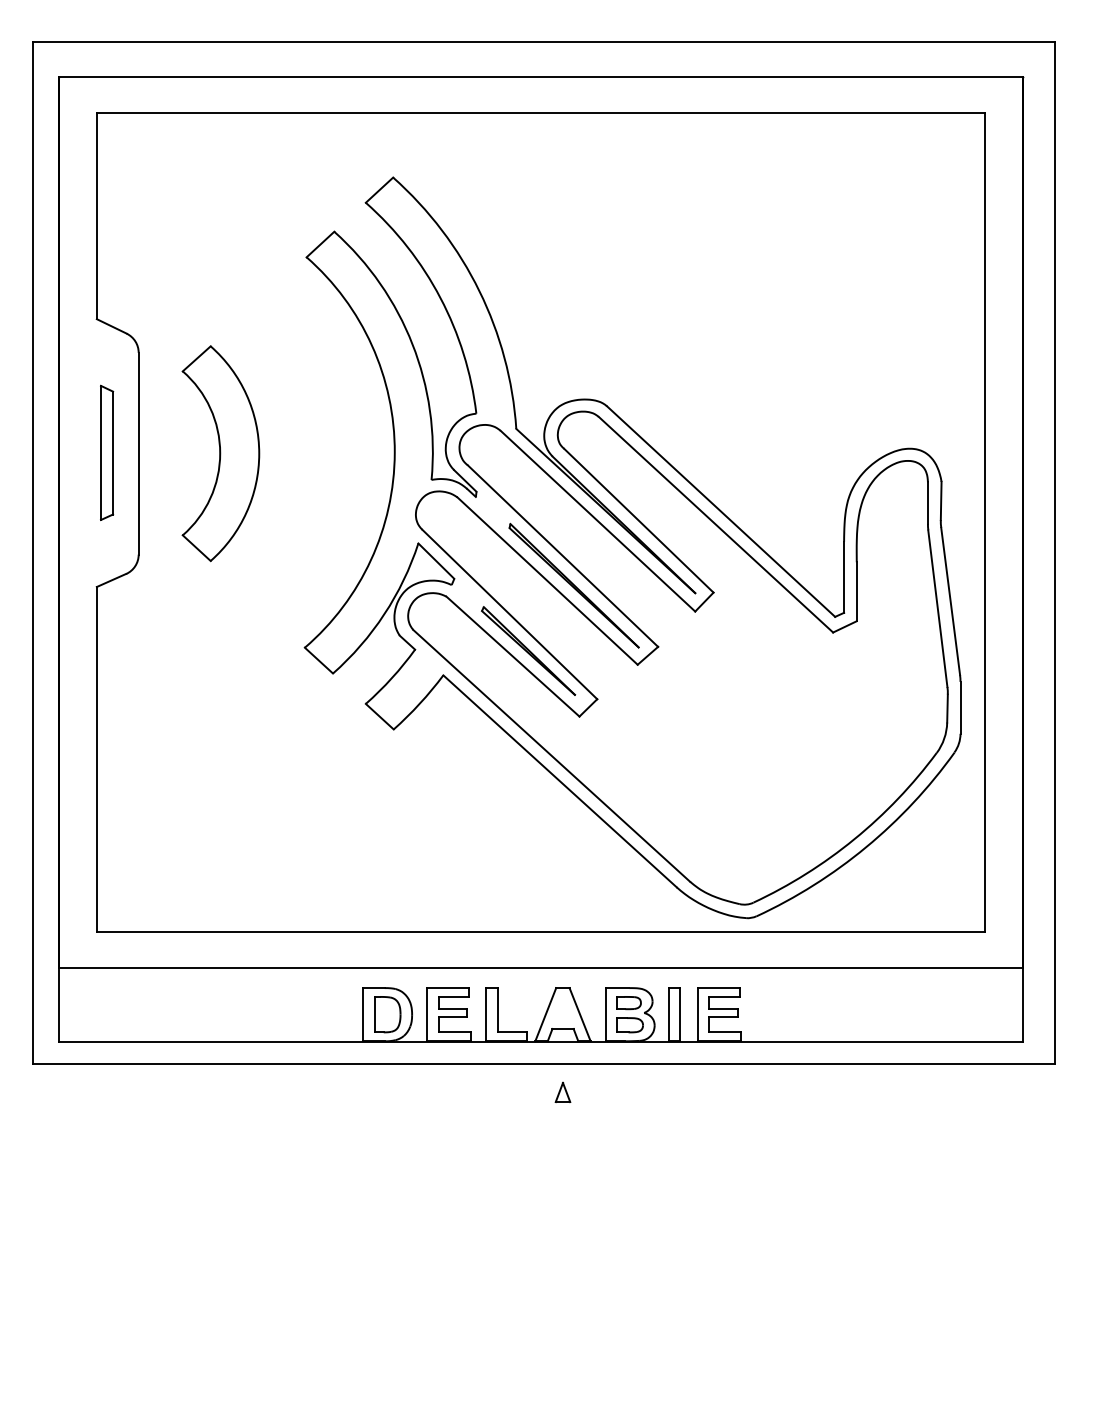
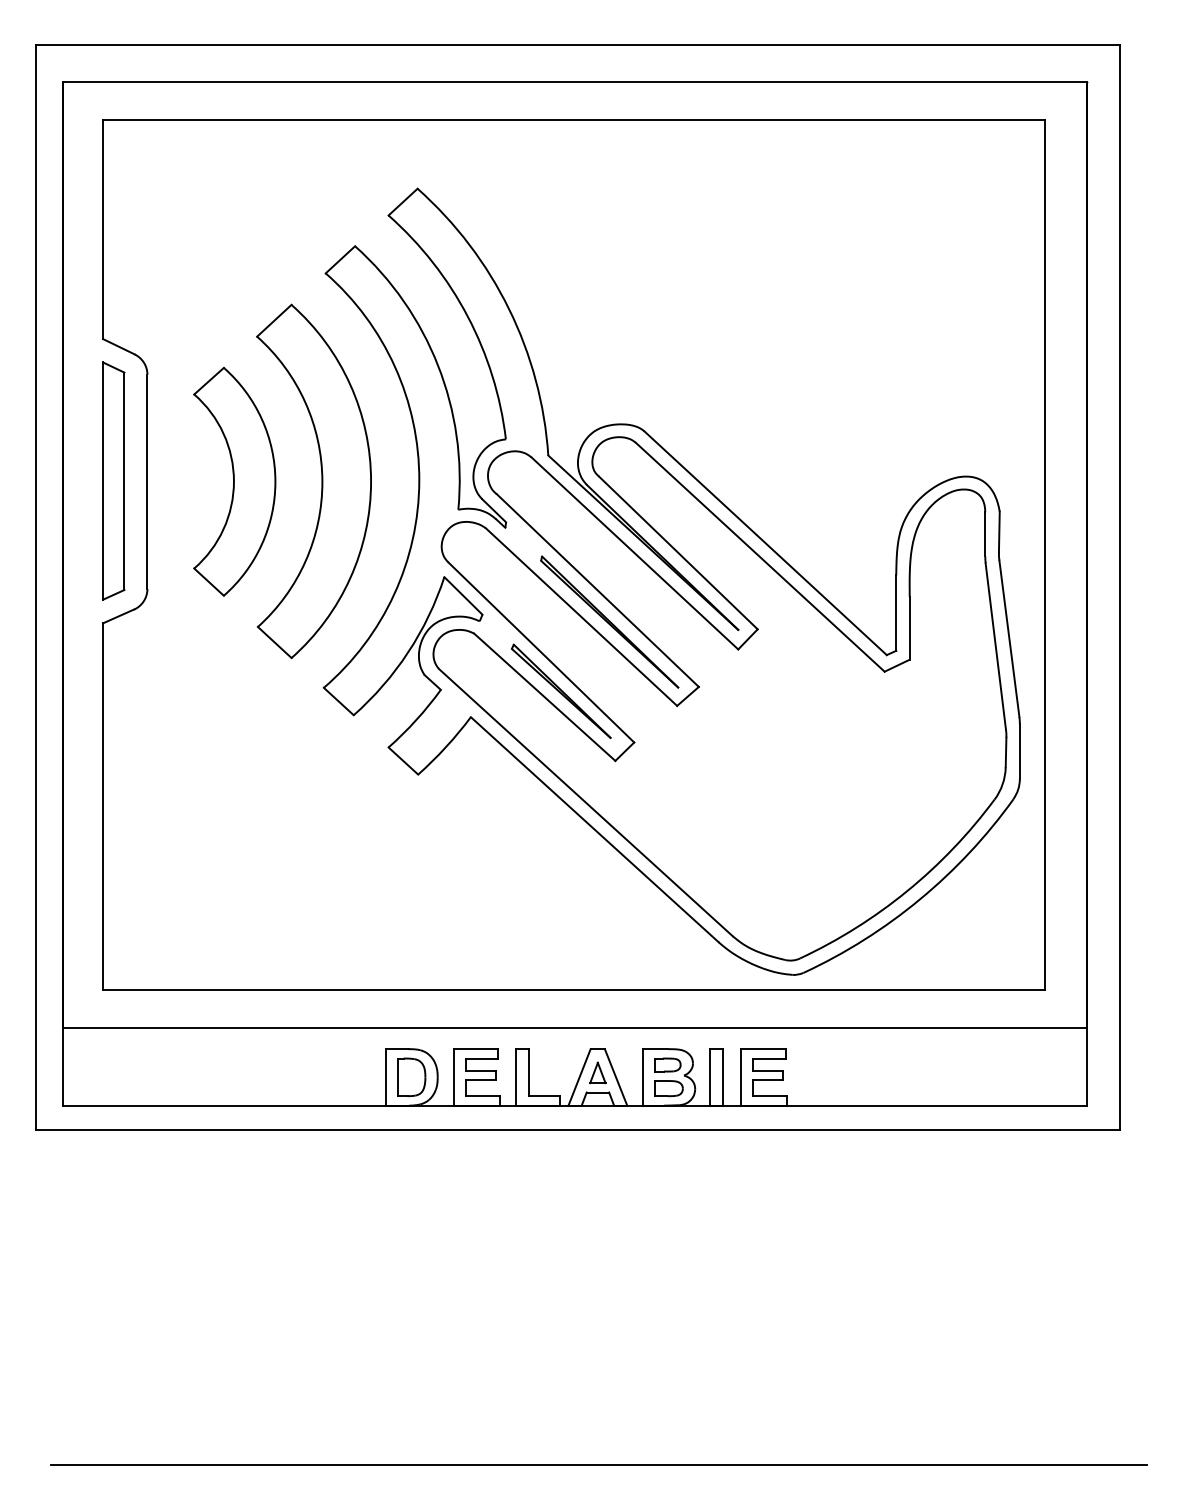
part: (106, 452) -> (113, 480), size x1.67
part: (302, 453) -> (321, 481), added
part: (562, 1092) -> (597, 1072), moved
line: (564, 1379) -> (599, 1464), added

